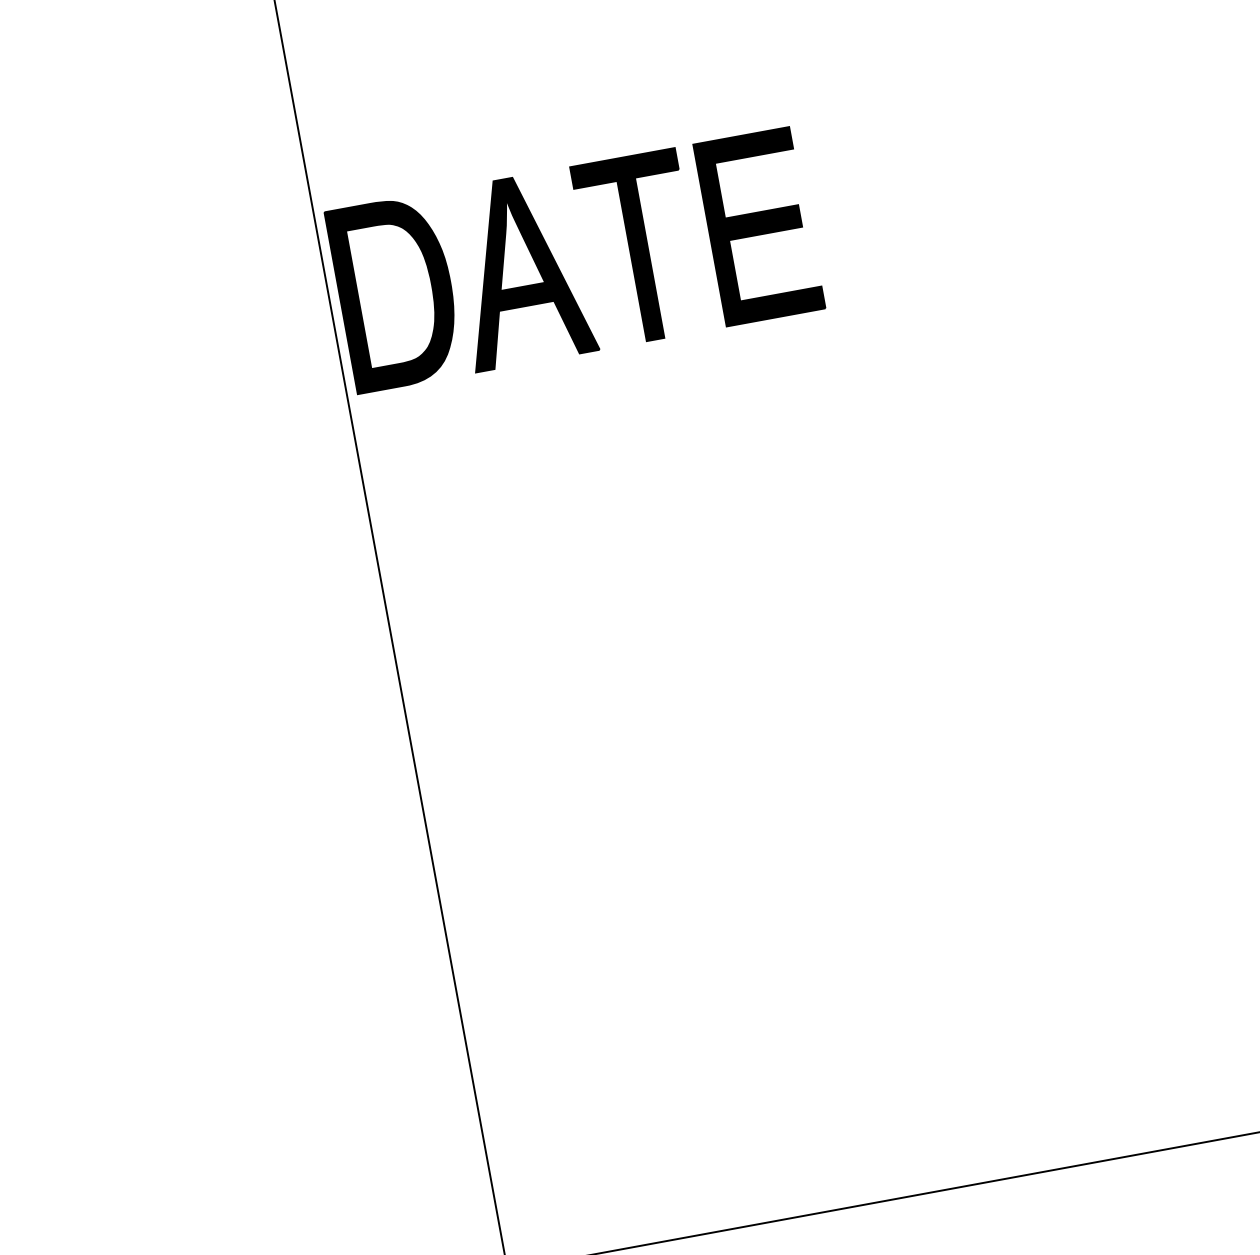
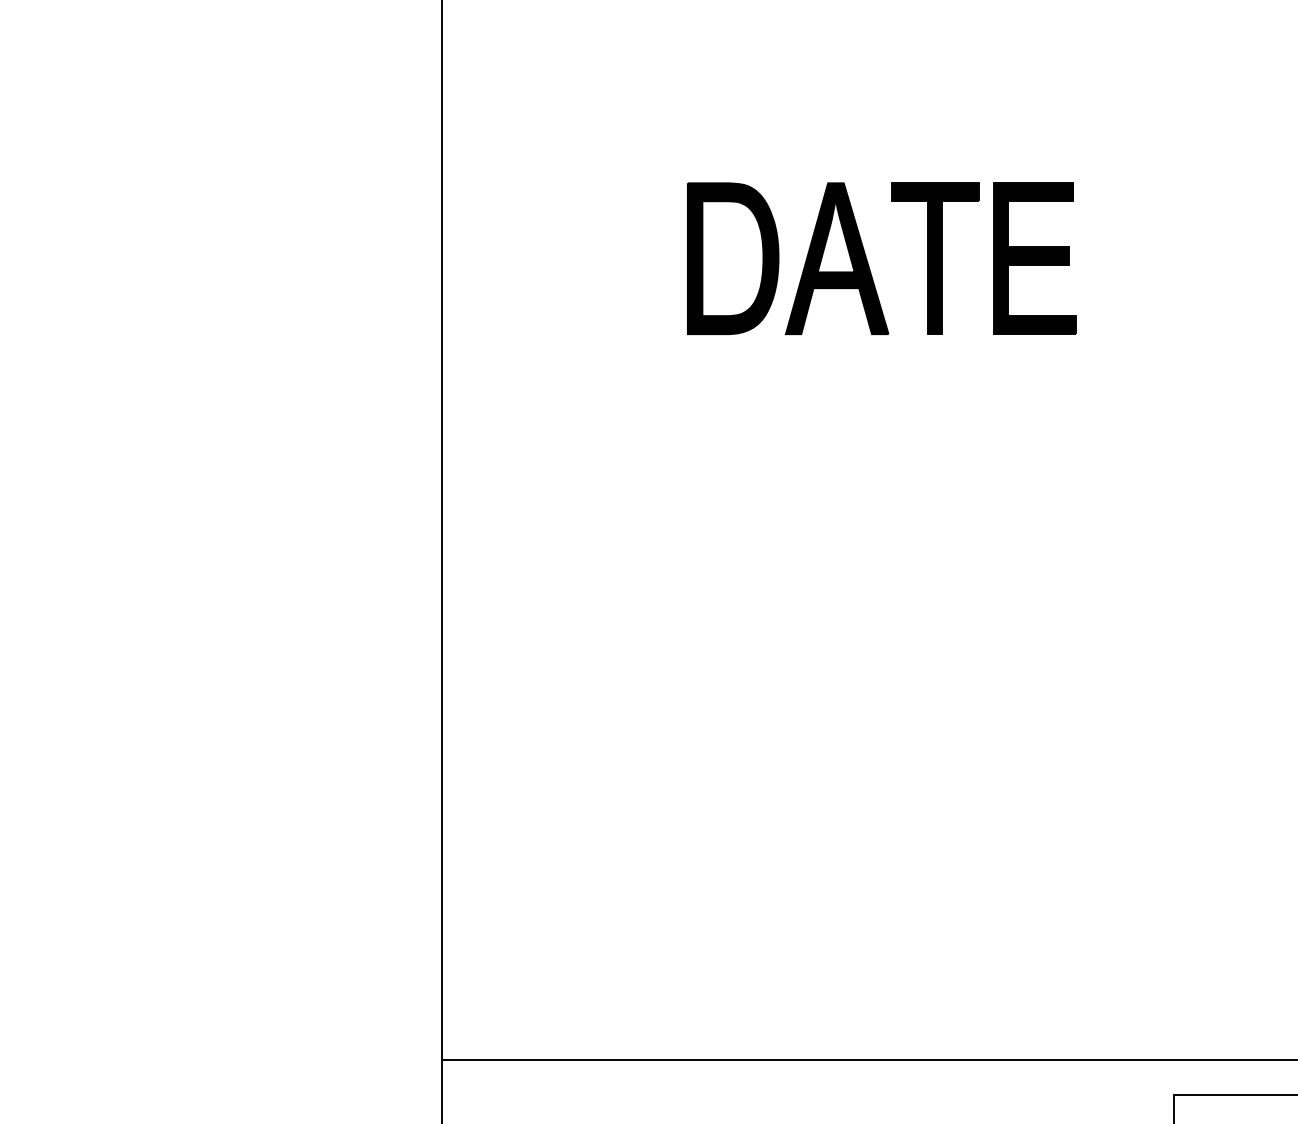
part: (559, 267) -> (868, 262), moved

